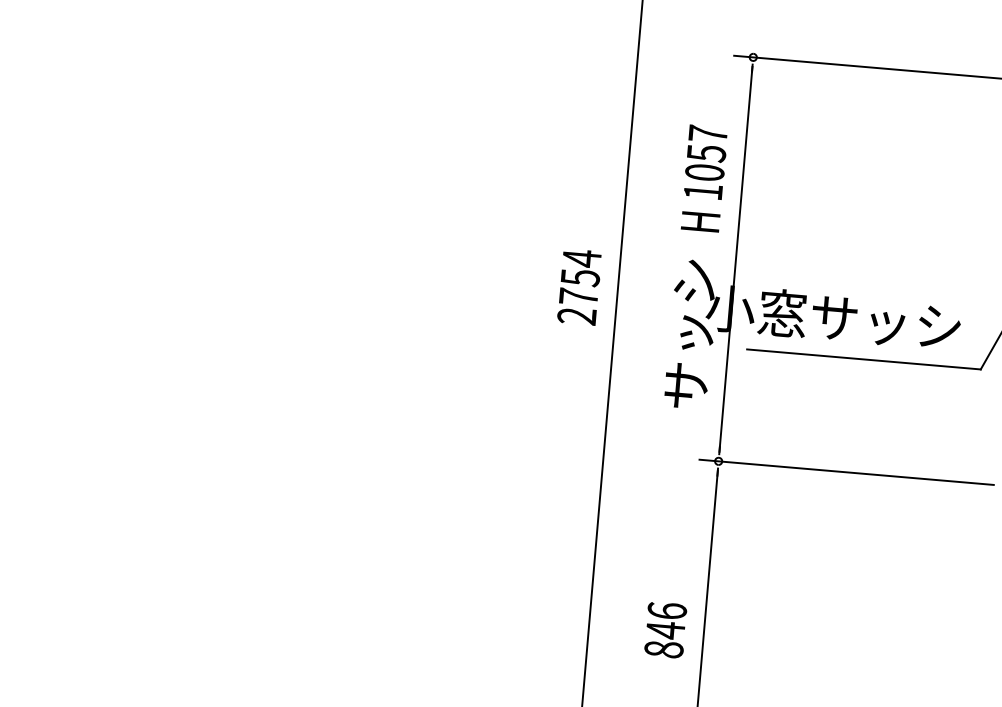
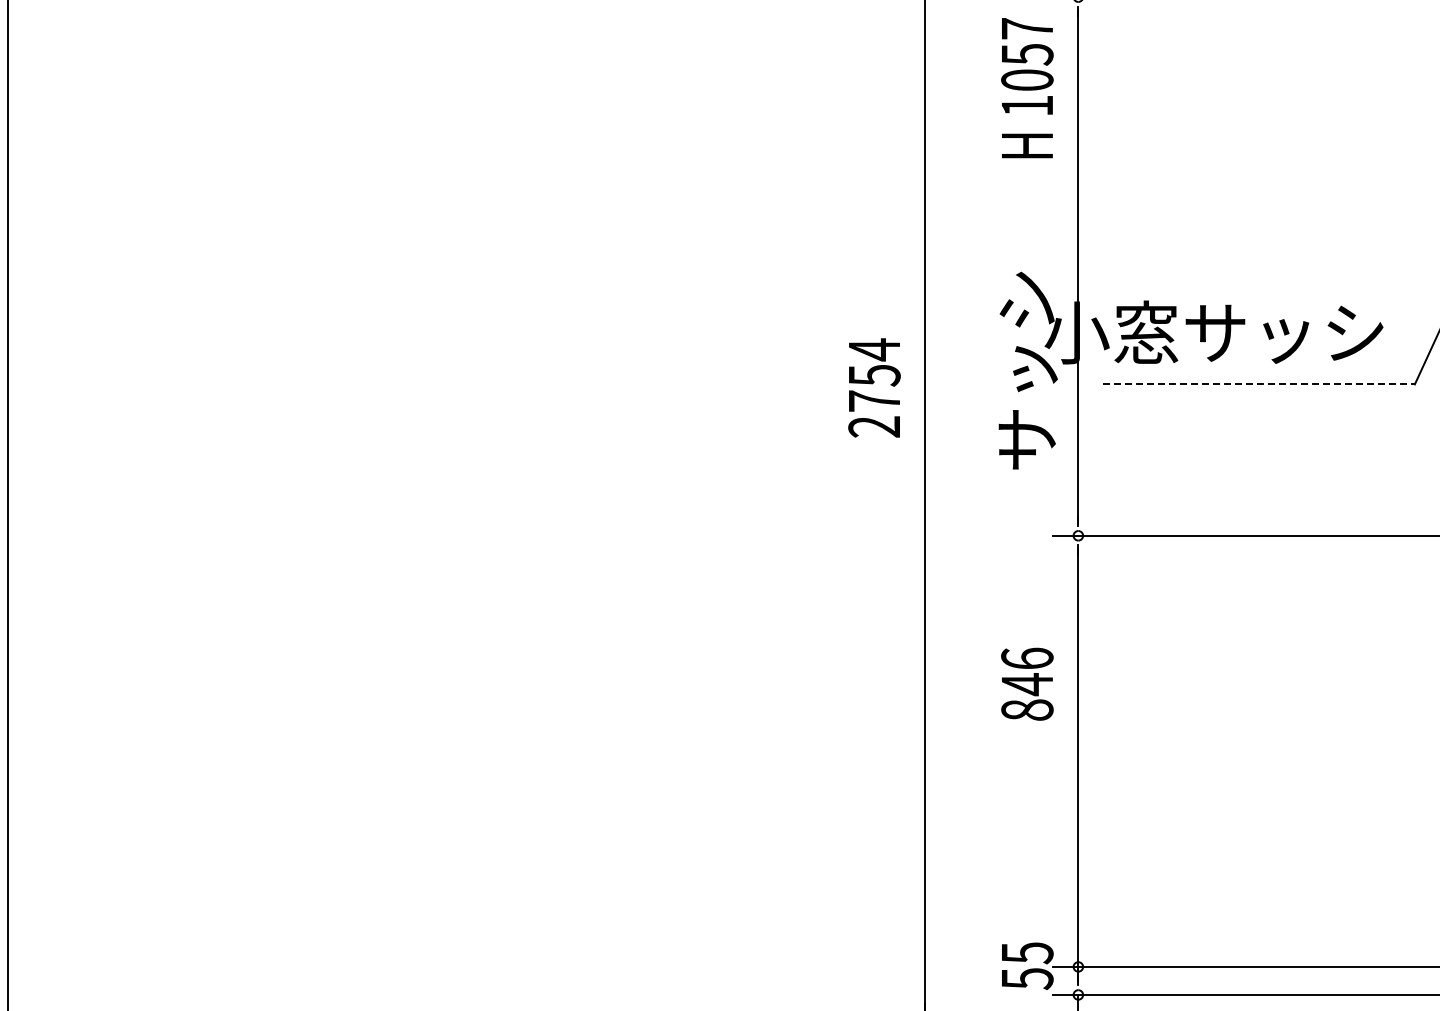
text: (704, 178) -> (1027, 88), moved
text: (579, 286) -> (874, 387), moved
line: (864, 359) -> (1259, 384), solid -> dashed
text: (665, 629) -> (1027, 683), moved

